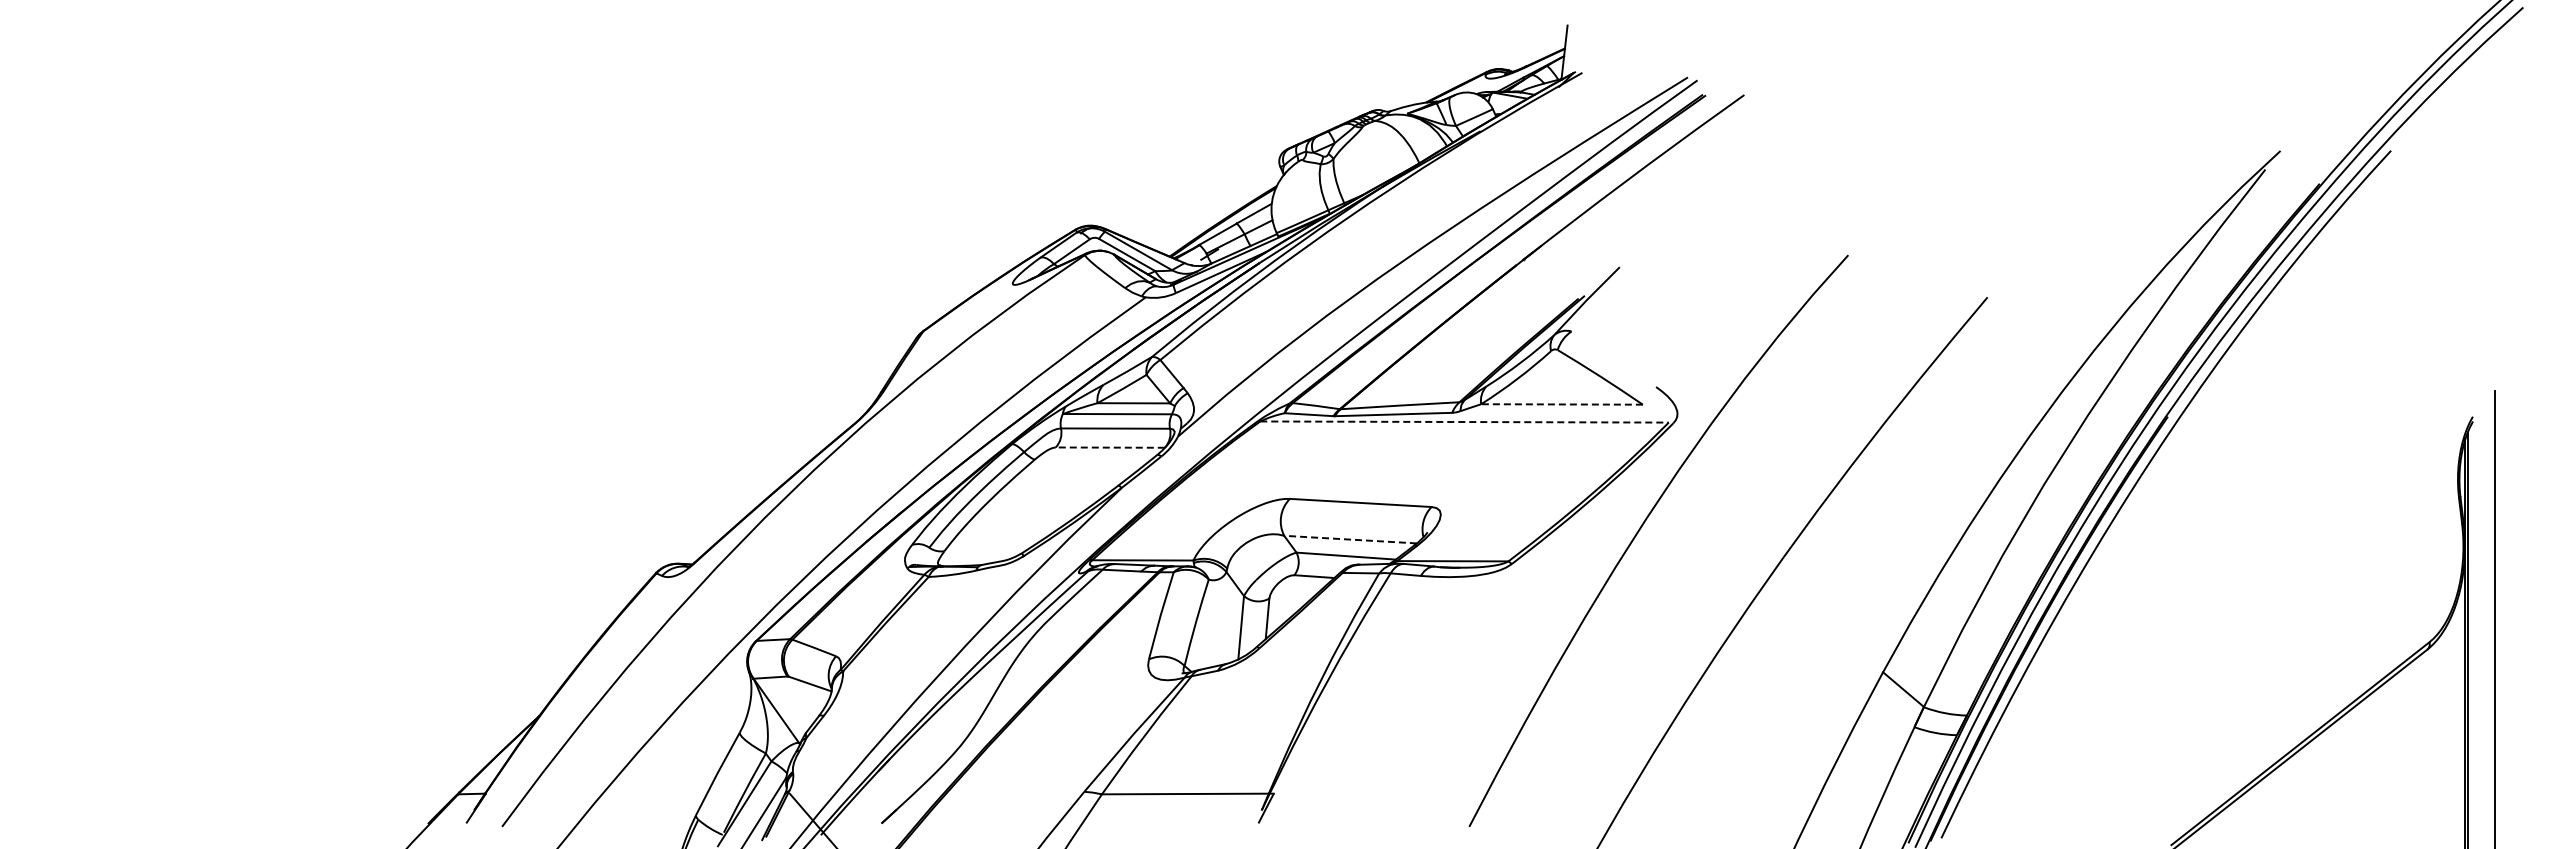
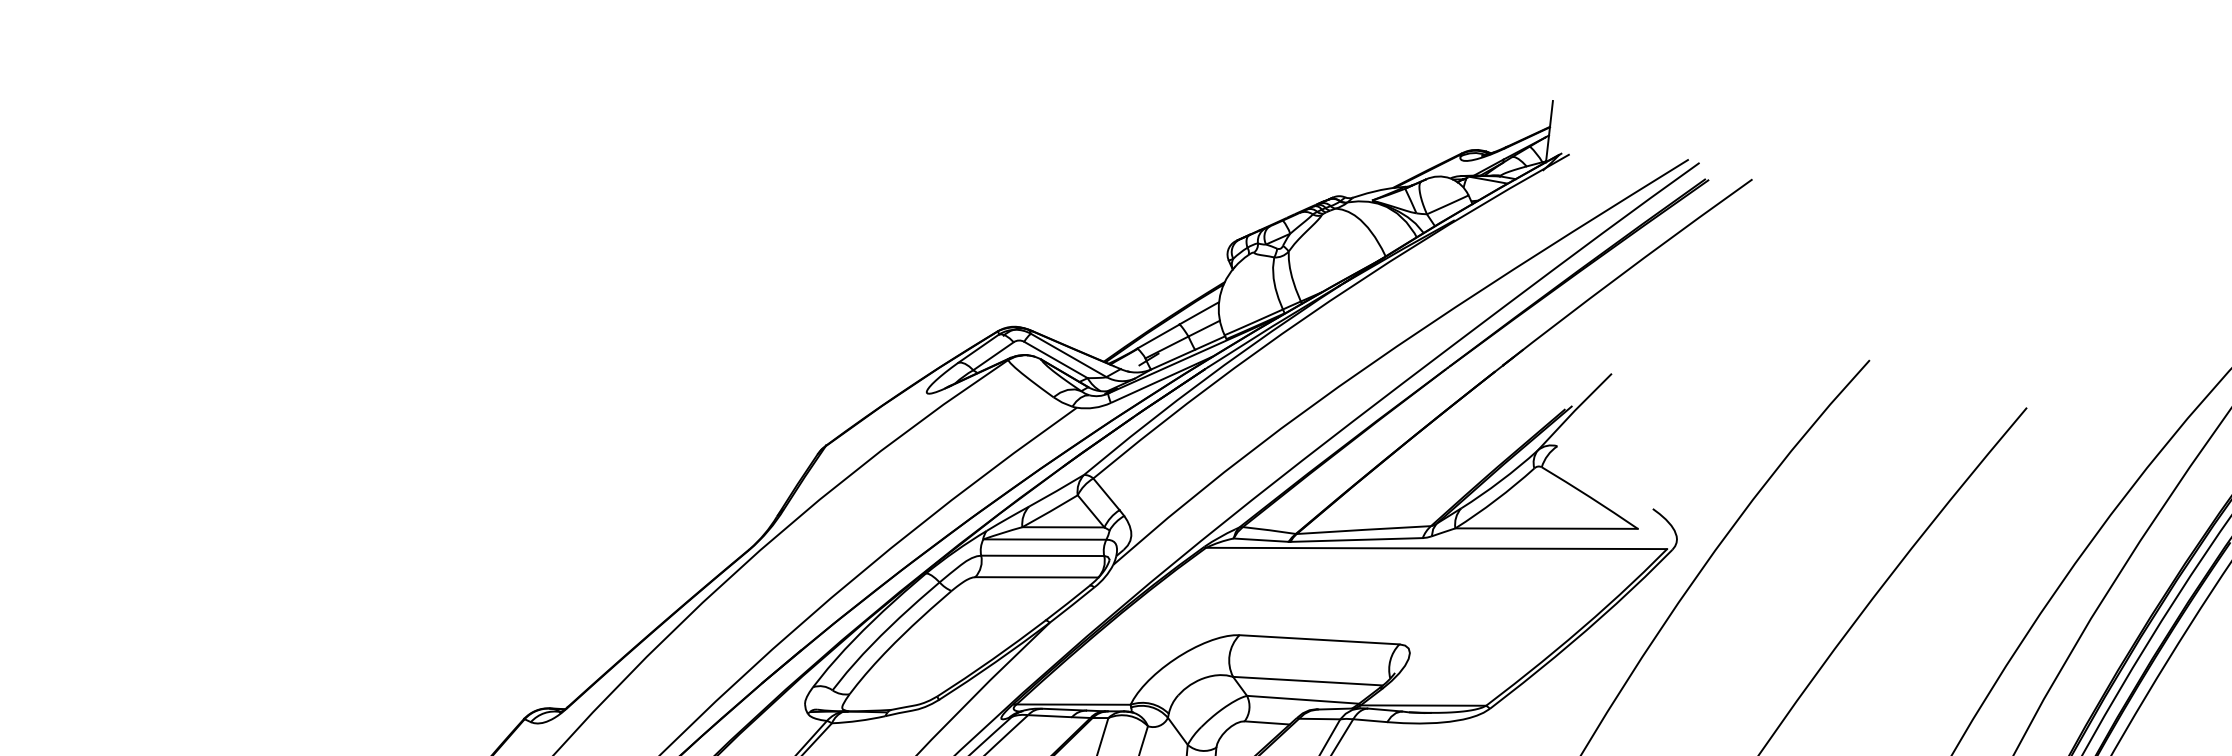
line: (1562, 404) -> (1547, 528), dashed -> solid
line: (1465, 422) -> (1437, 548), dashed -> solid
line: (1109, 447) -> (1035, 577), dashed -> solid
line: (1350, 539) -> (1307, 681), dashed -> solid

